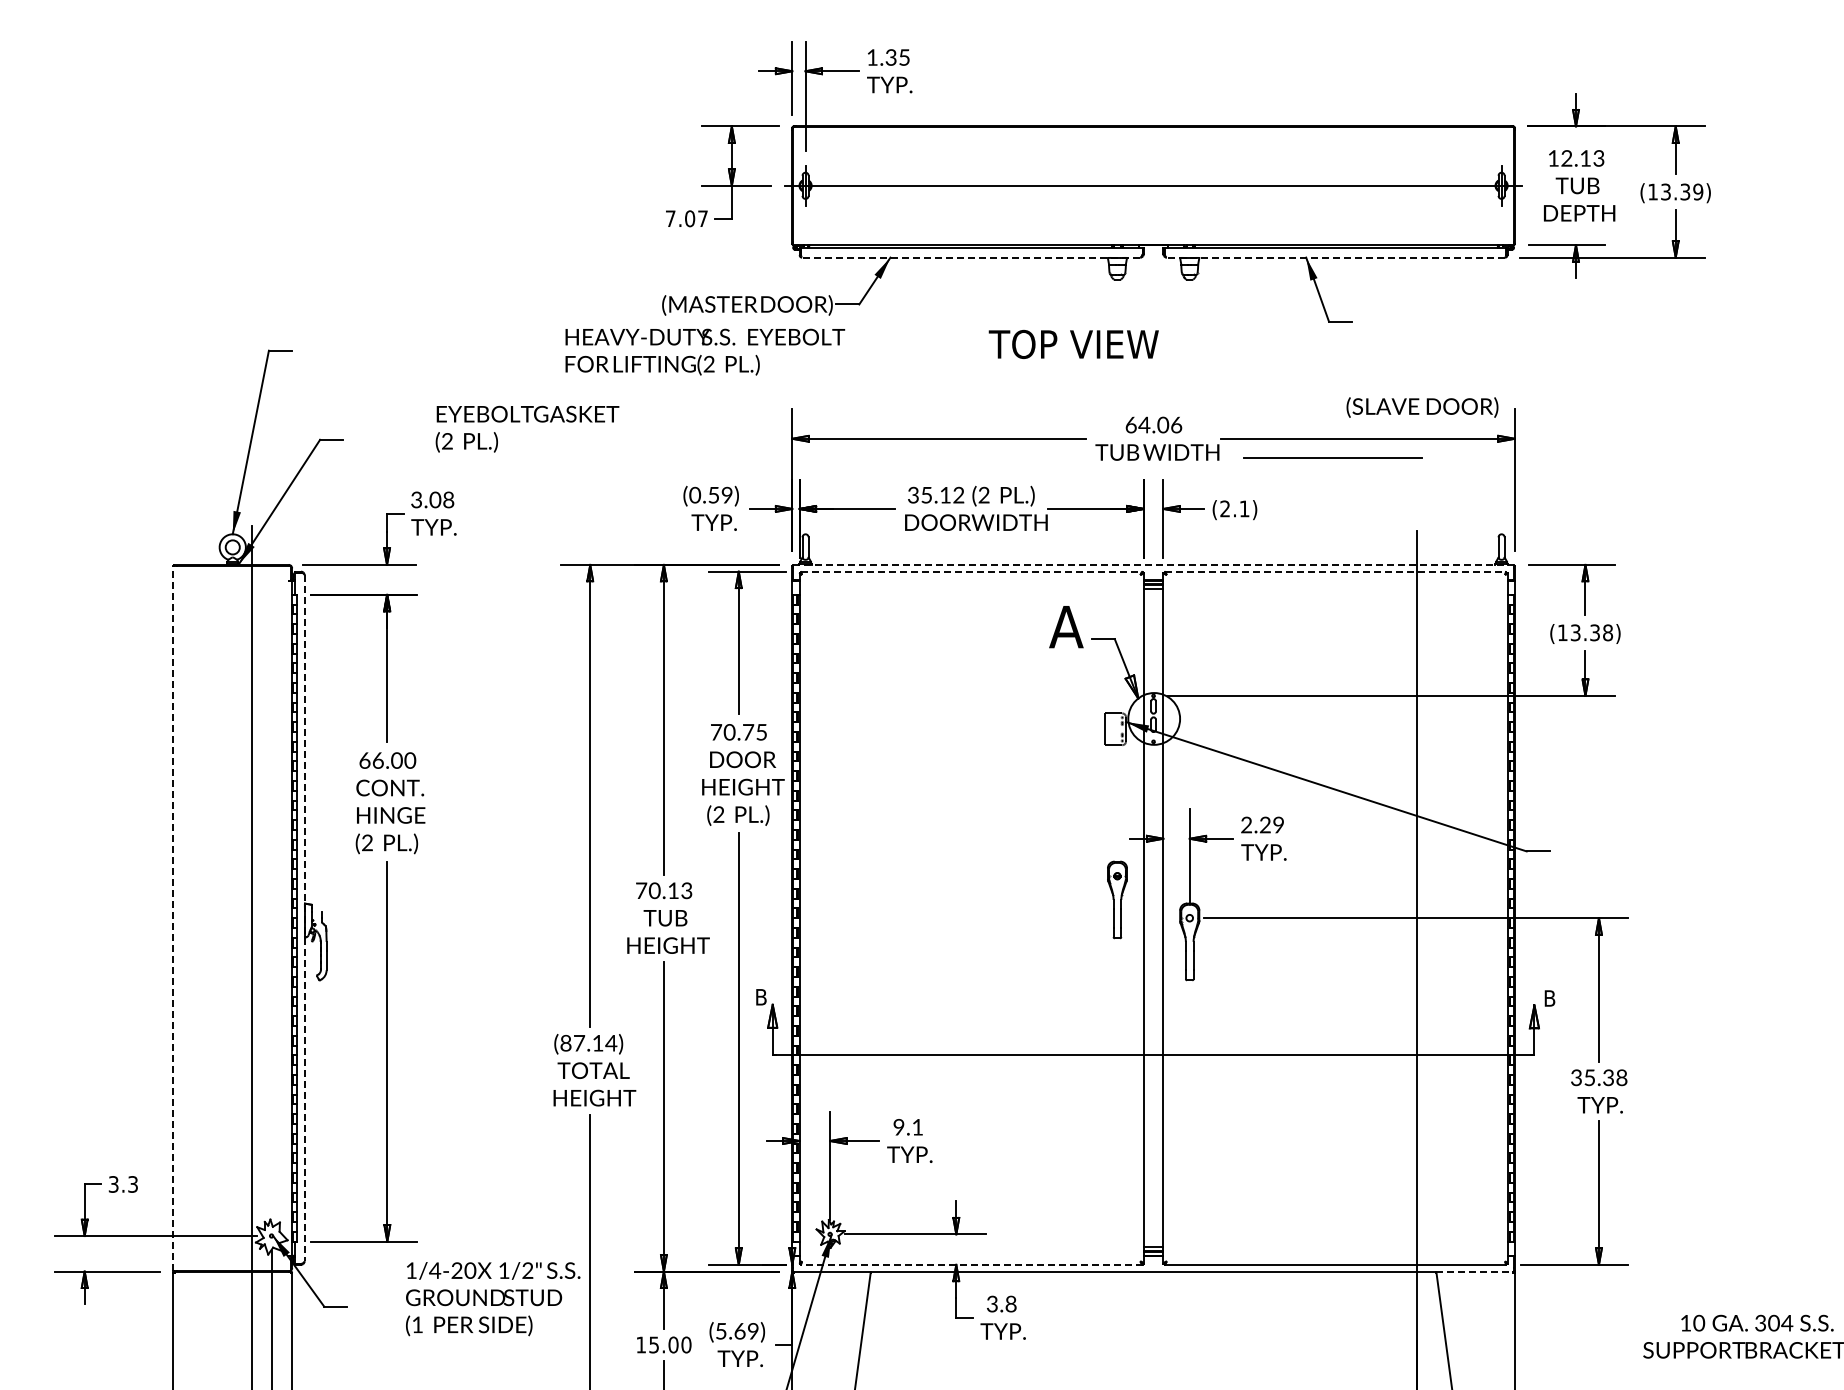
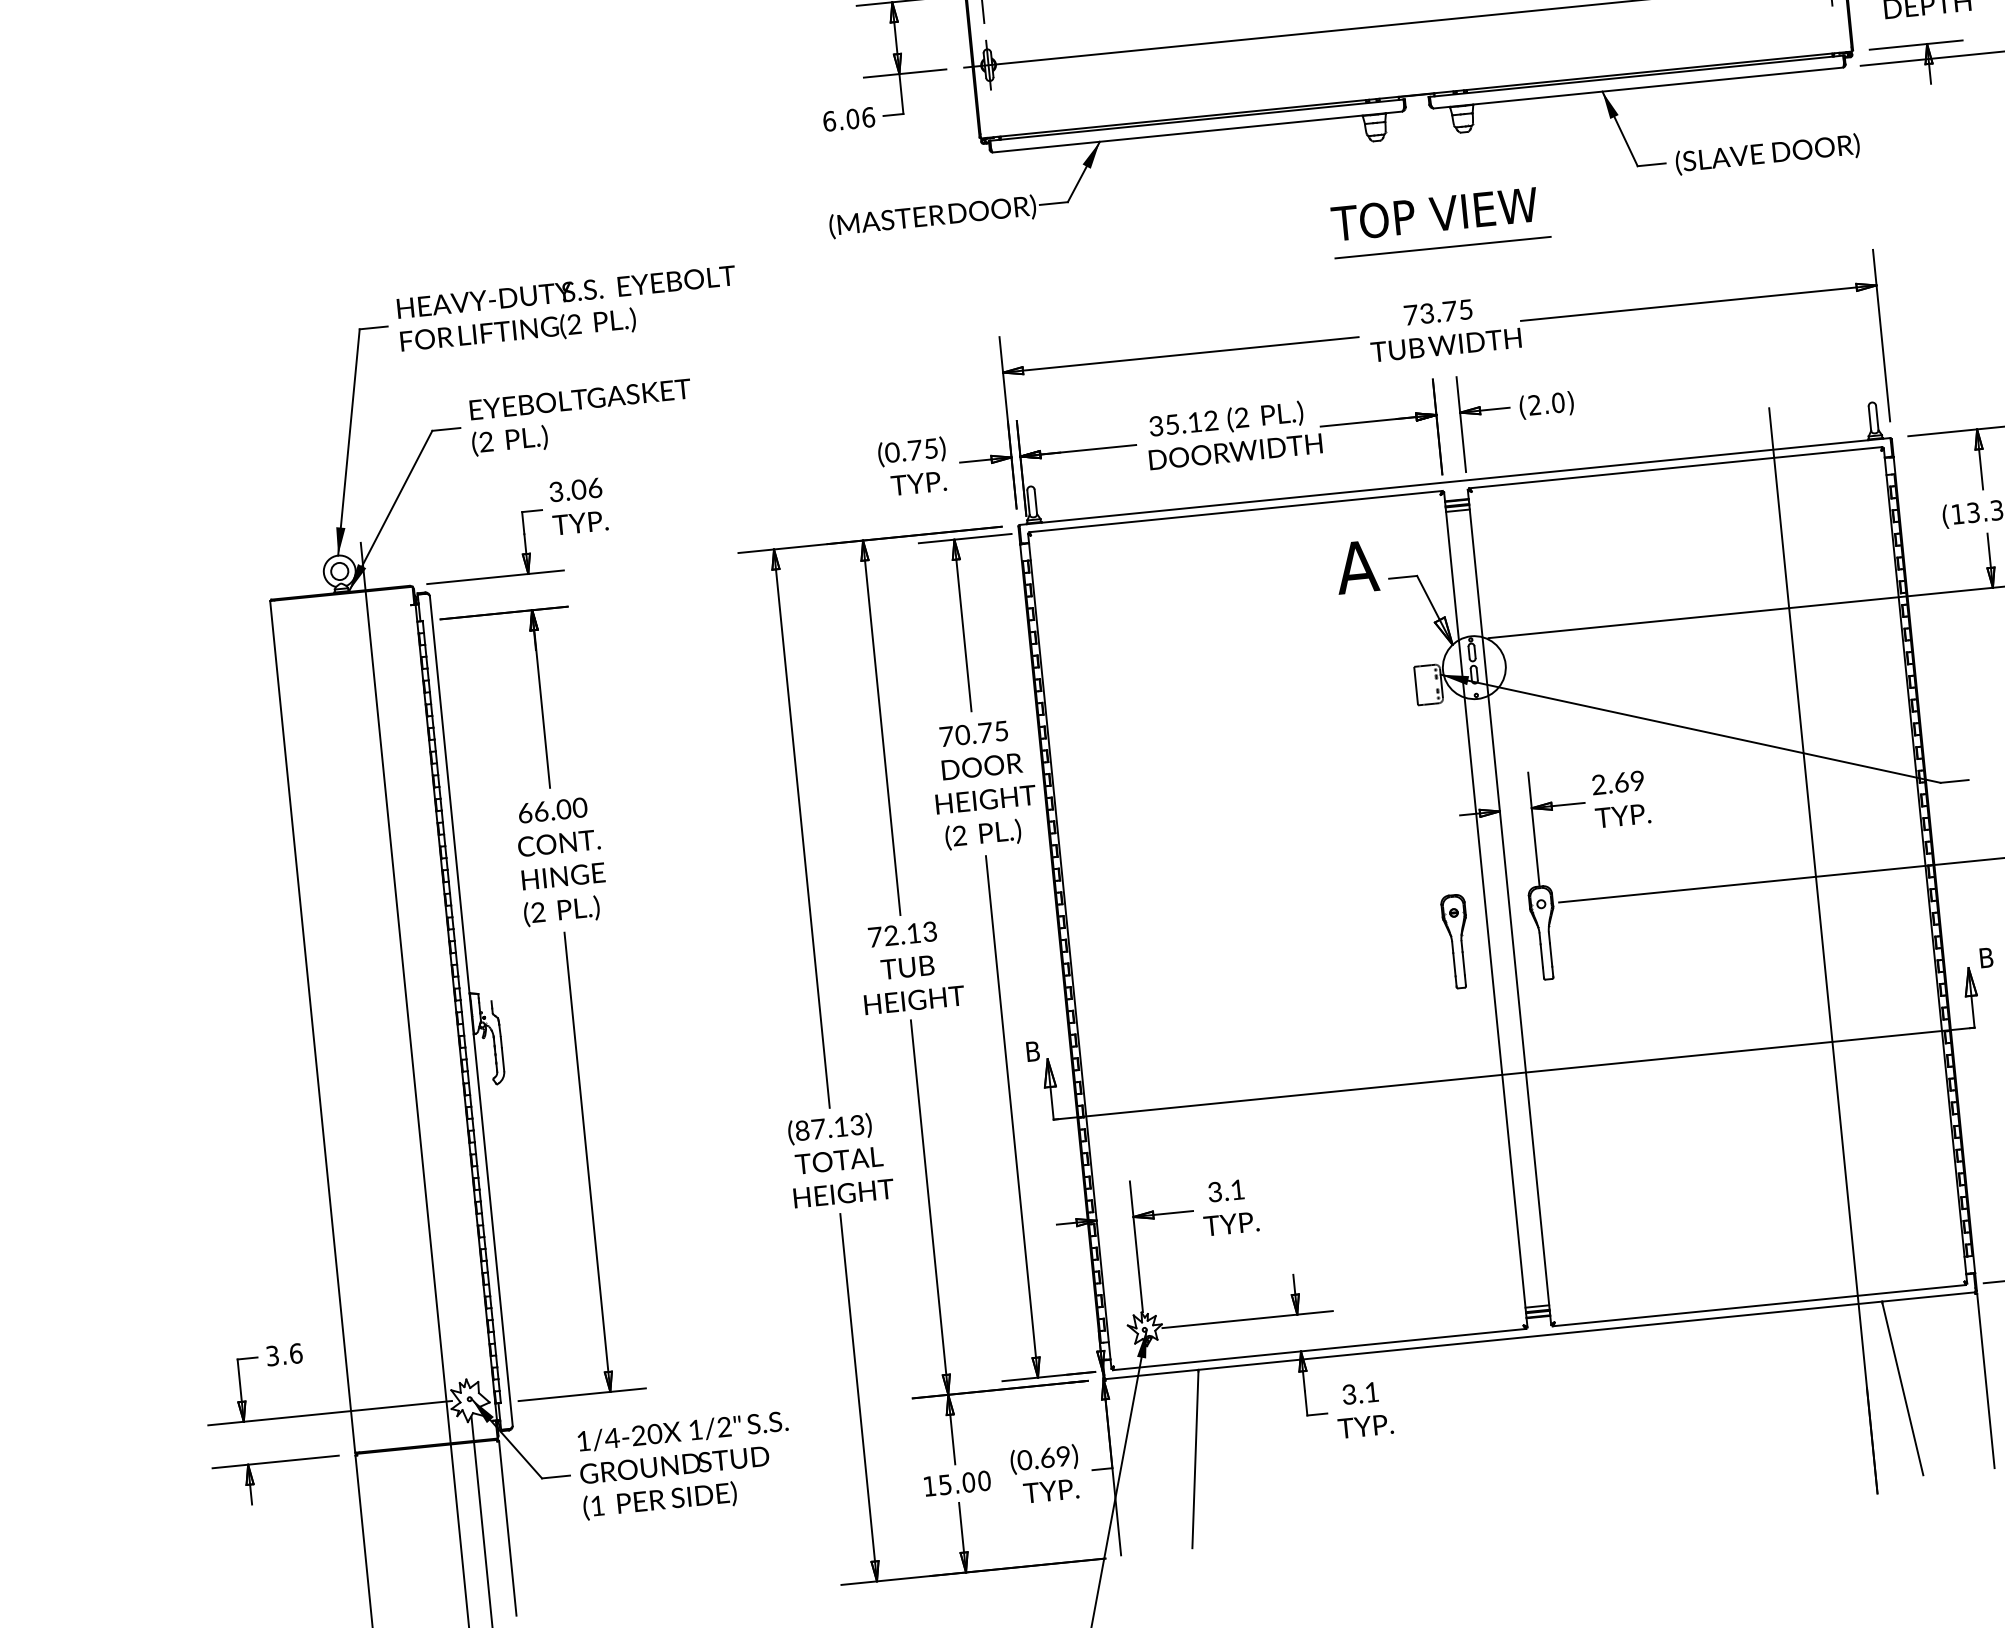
text: (686, 218) -> (848, 119), 7.07 -> 6.06
line: (970, 257) -> (1196, 131), dashed -> solid
line: (1335, 257) -> (1637, 87), dashed -> solid
text: (1073, 343) -> (1434, 213), moved
text: (705, 351) -> (568, 309), moved
text: (1422, 407) -> (1767, 154), moved
text: (1153, 424) -> (1437, 311), 64.06 -> 73.75
text: (527, 428) -> (581, 416), moved
line: (1332, 457) -> (1442, 246), moved
text: (720, 494) -> (922, 448), (0.59) -> (0.75)
text: (448, 499) -> (594, 487), 3.08 -> 3.06
text: (1244, 508) -> (1558, 402), (2.1) -> (2.0)
line: (1154, 564) -> (1456, 480), dashed -> solid
line: (971, 571) -> (1235, 511), dashed -> solid
line: (1335, 571) -> (1675, 467), dashed -> solid
text: (1264, 824) -> (1620, 781), 2.29 -> 2.69
text: (654, 891) -> (891, 936), 70.13 -> 72.13
part: (1117, 899) -> (1456, 941), moved
line: (173, 917) -> (312, 1026), dashed -> solid
line: (304, 918) -> (471, 1011), dashed -> solid
text: (611, 1042) -> (857, 1124), (87.14) -> (87.13)
text: (898, 1127) -> (1214, 1192), 9.1 -> 3.1
text: (133, 1184) -> (296, 1353), 3.3 -> 3.6
line: (971, 1264) -> (1319, 1349), dashed -> solid
line: (1475, 1271) -> (1929, 1296), dashed -> solid
text: (493, 1299) -> (686, 1466), moved
text: (1010, 1303) -> (1371, 1391), 3.8 -> 3.1
text: (721, 1331) -> (1025, 1460), (5.69) -> (0.69)

